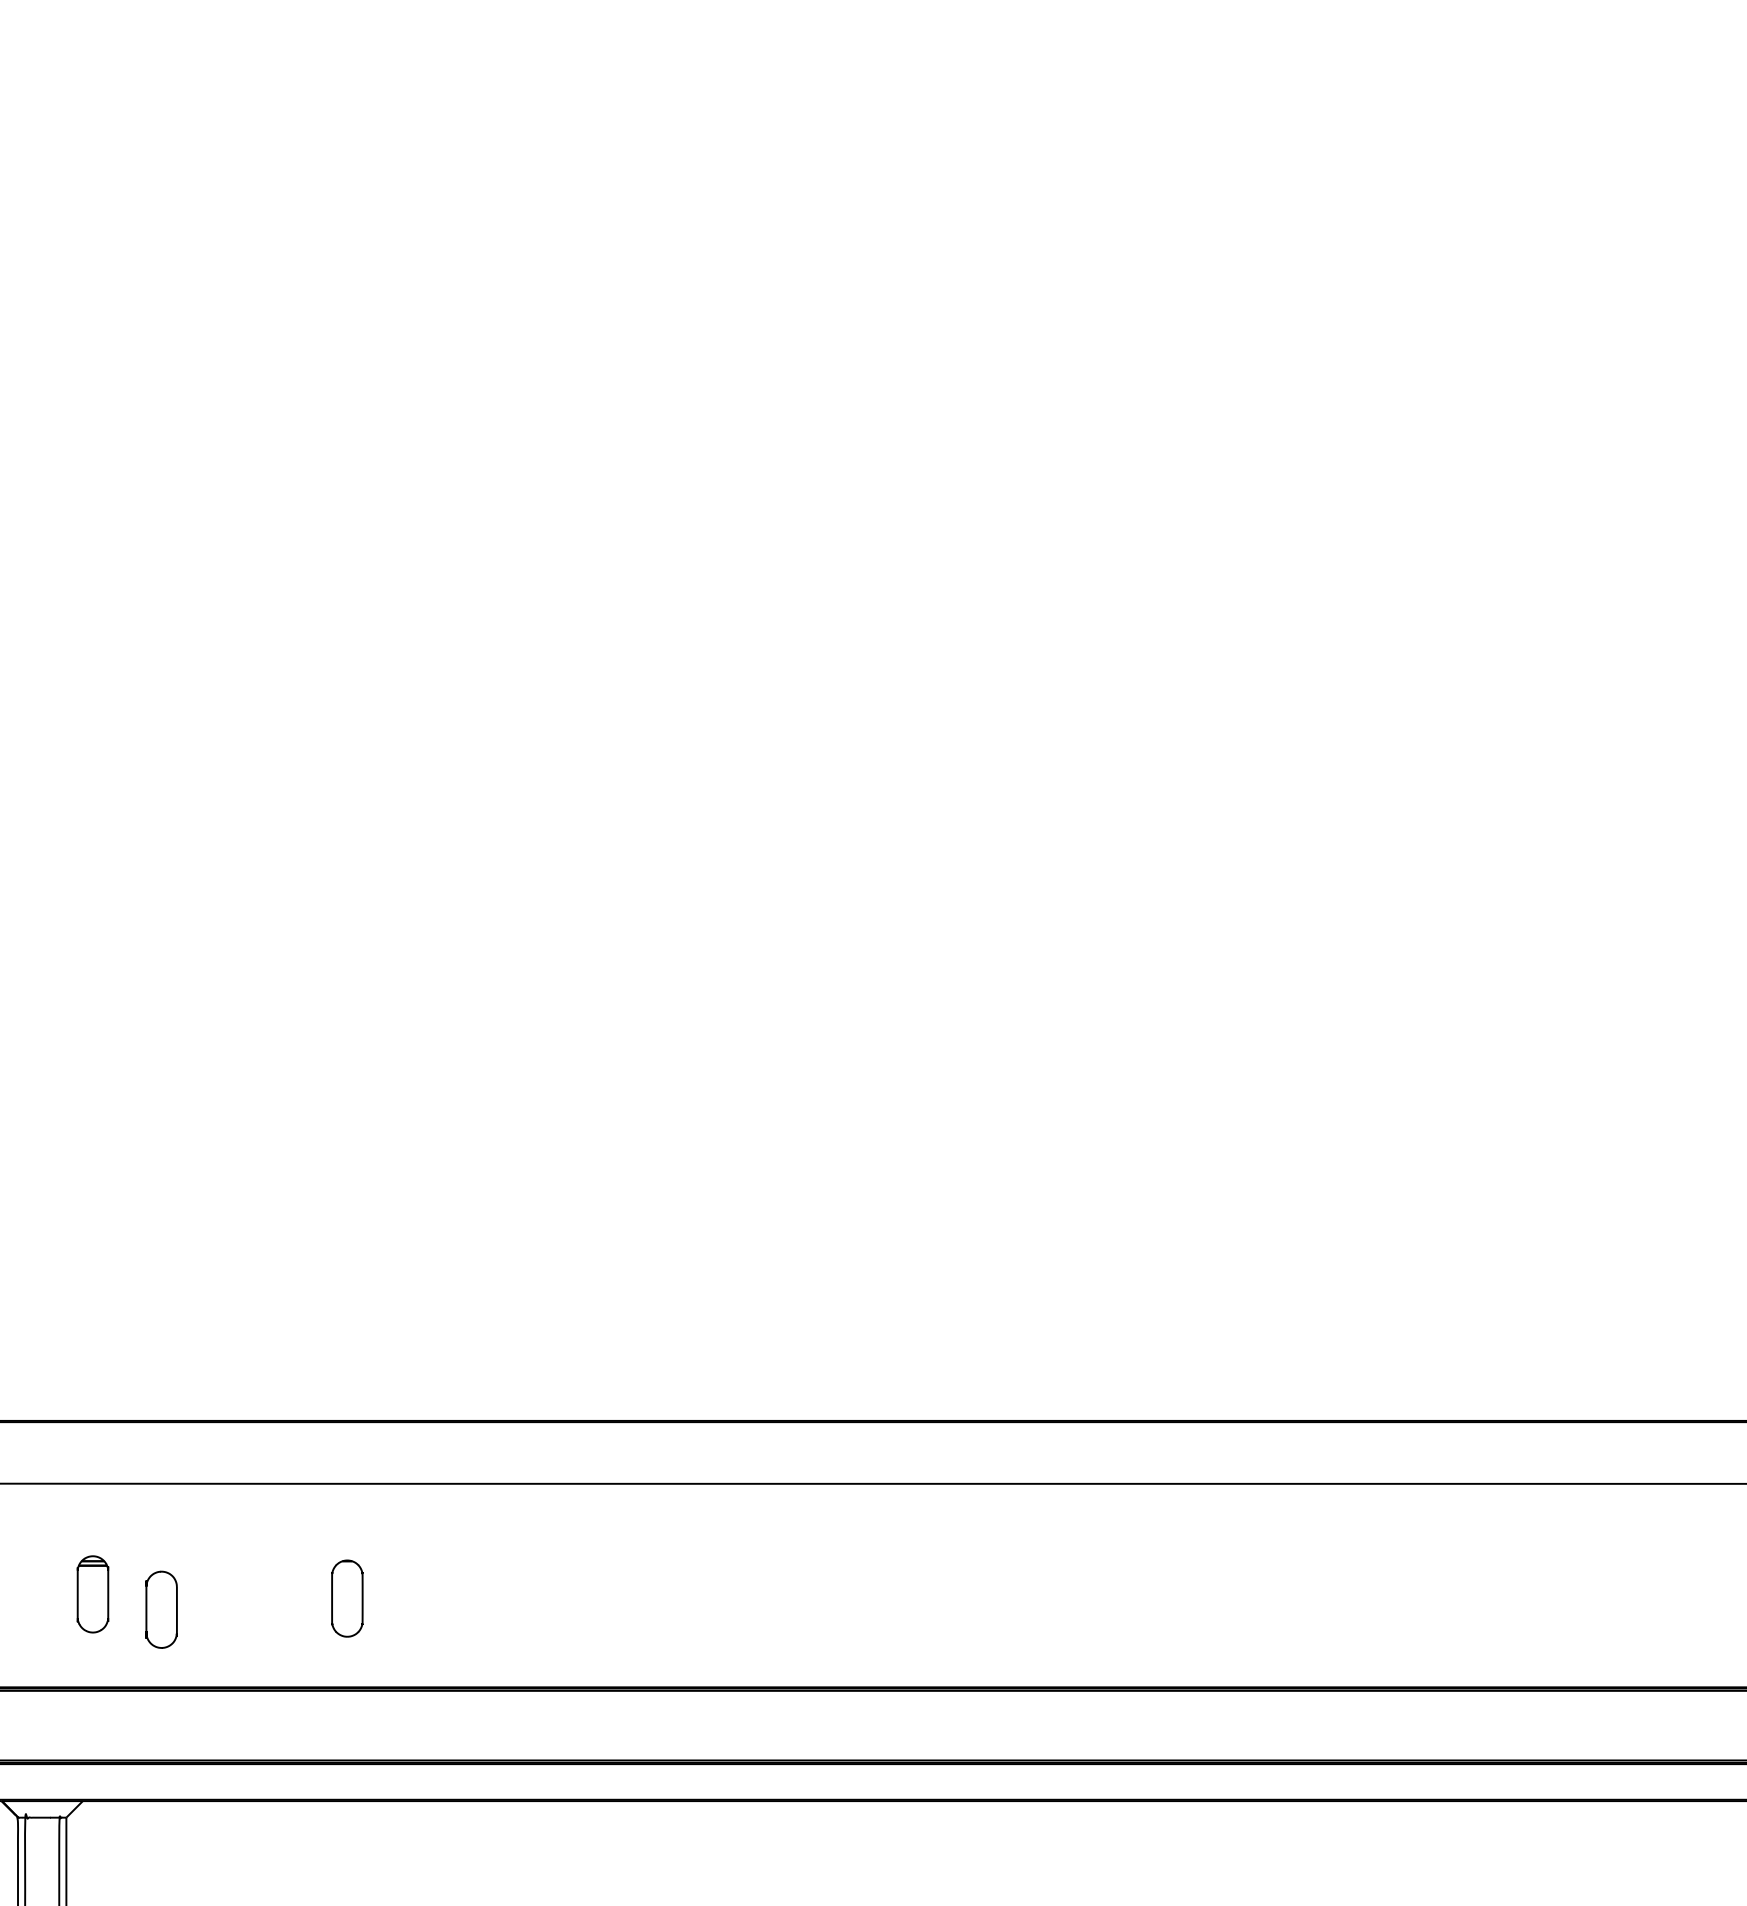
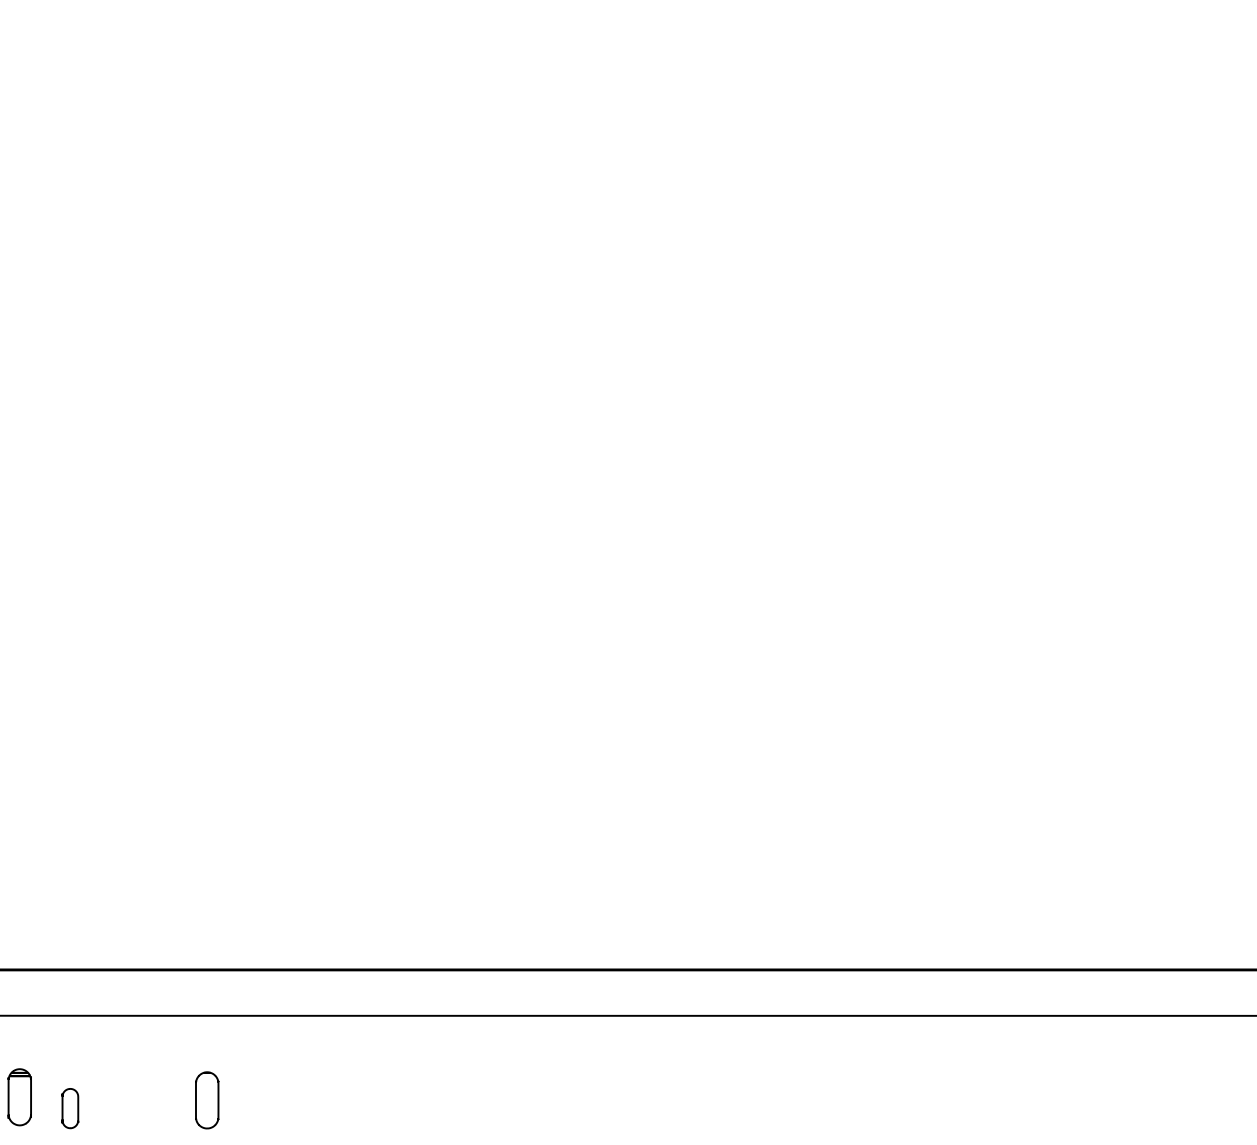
part: (161, 1609) -> (70, 1108), size x0.7

